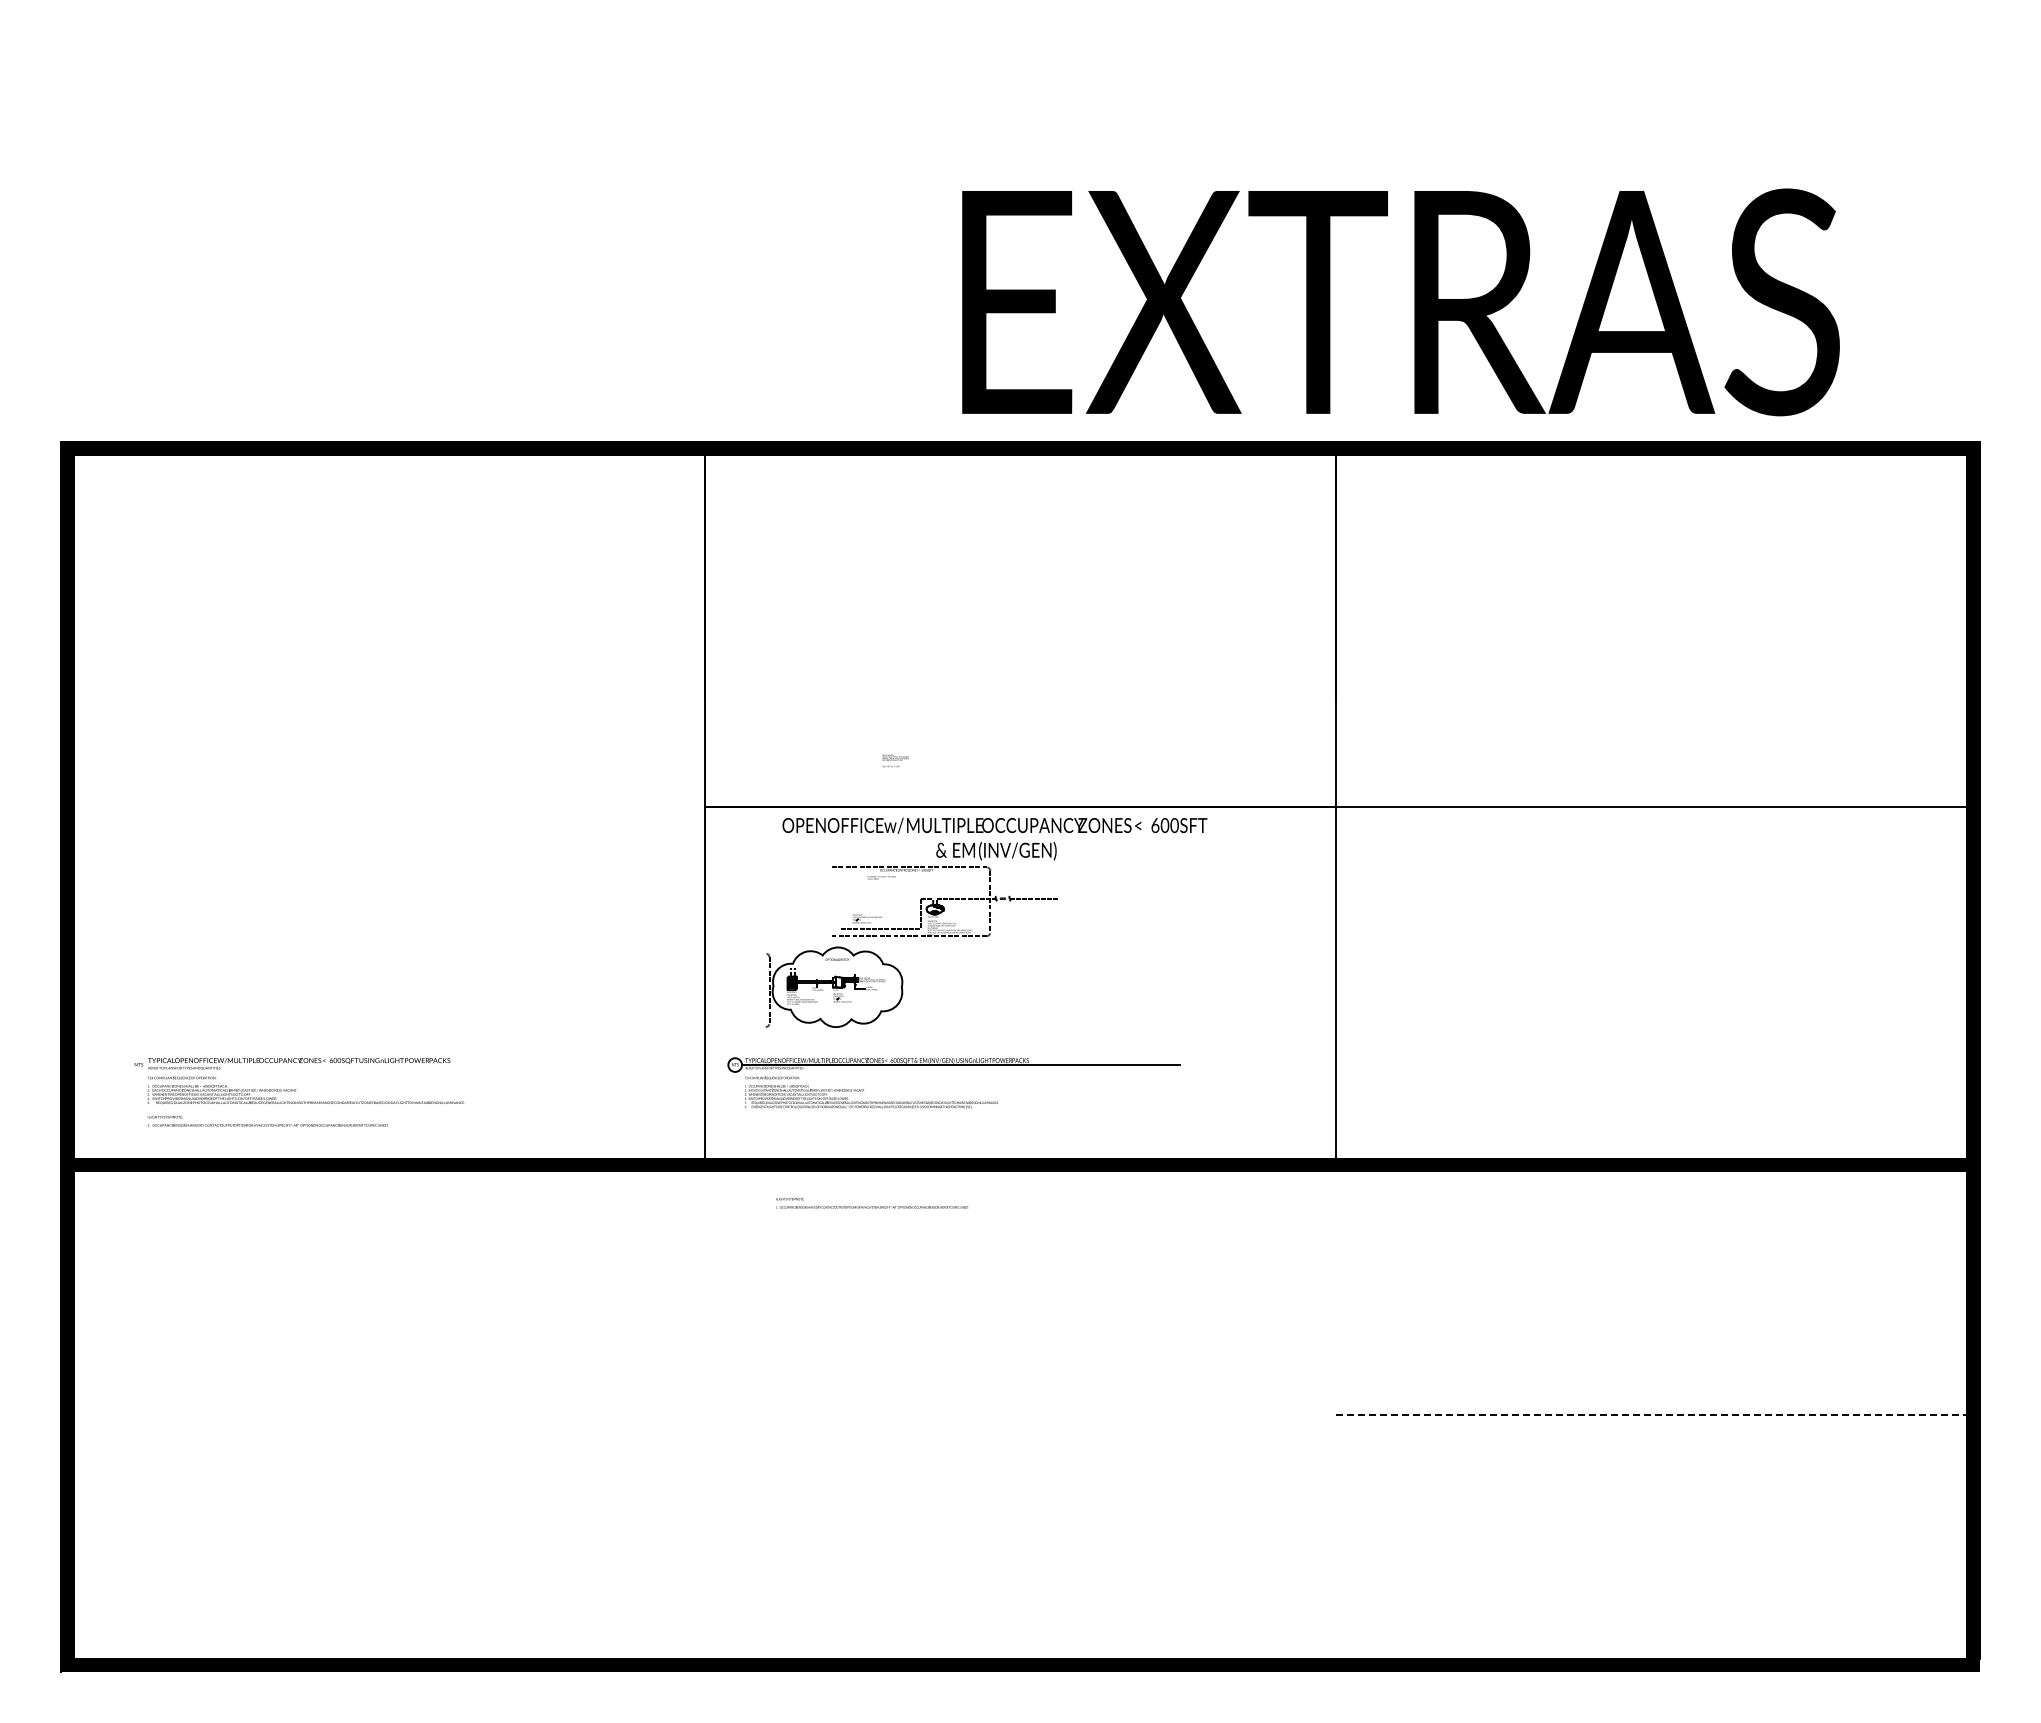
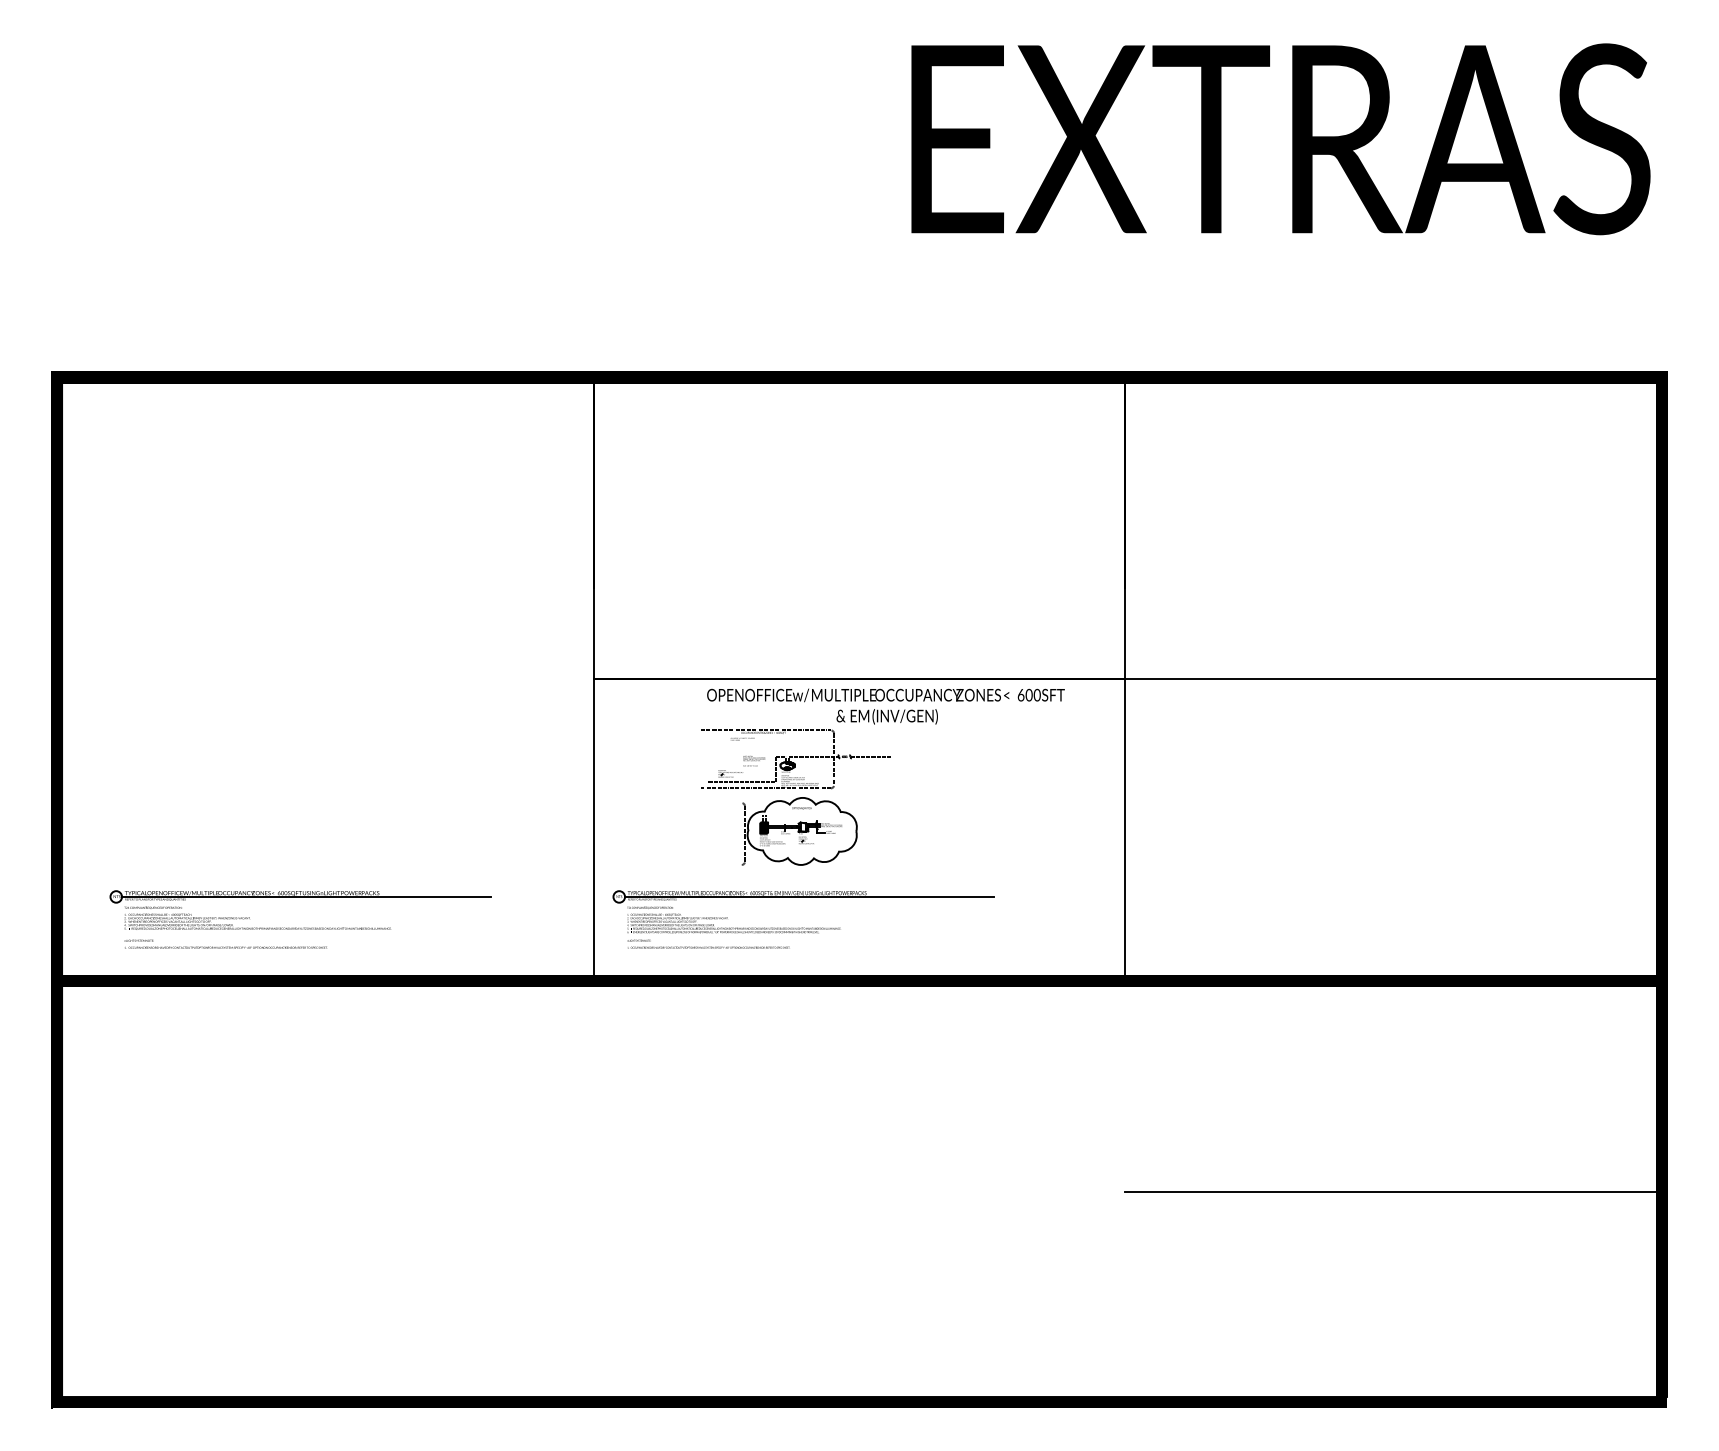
text: (1400, 302) -> (1280, 139), moved
text: (895, 760) -> (754, 760), moved
text: (994, 838) -> (885, 706), moved
part: (834, 986) -> (799, 830), moved
part: (355, 1101) -> (299, 927), added
text: (872, 1203) -> (708, 944), moved
line: (1651, 1415) -> (1390, 1192), dashed -> solid

